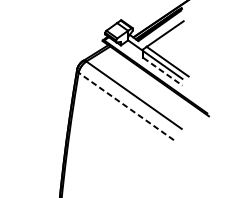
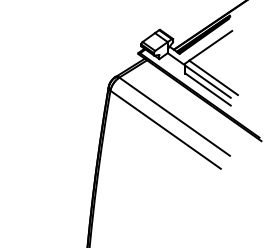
line: (163, 71) -> (208, 89), dashed -> solid
line: (126, 106) -> (165, 129), dashed -> solid

